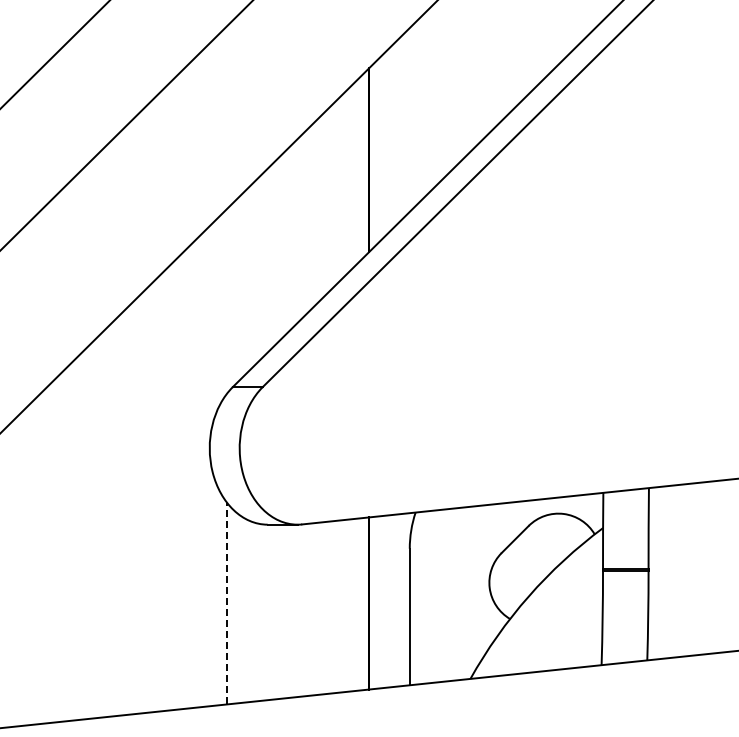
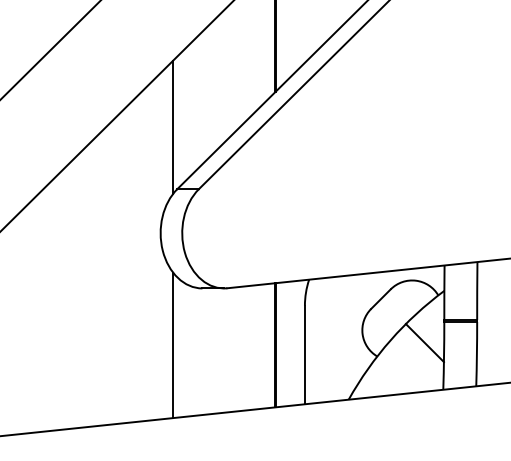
line: (227, 300) -> (173, 126), added
line: (575, 600) -> (424, 343), added
line: (227, 603) -> (173, 345), dashed -> solid

